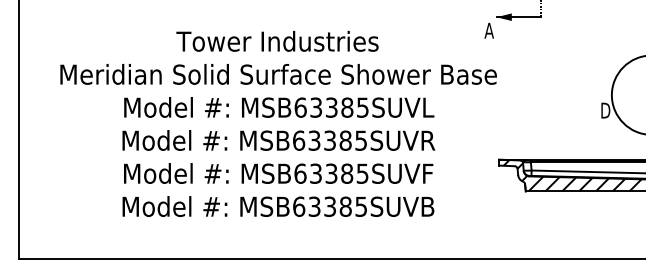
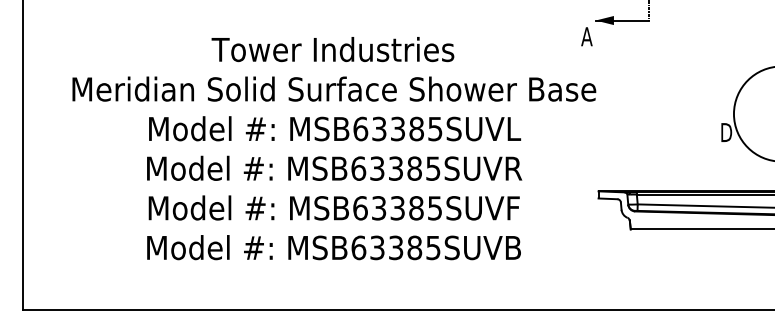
hatch: (572, 175) -> (686, 210), removed

